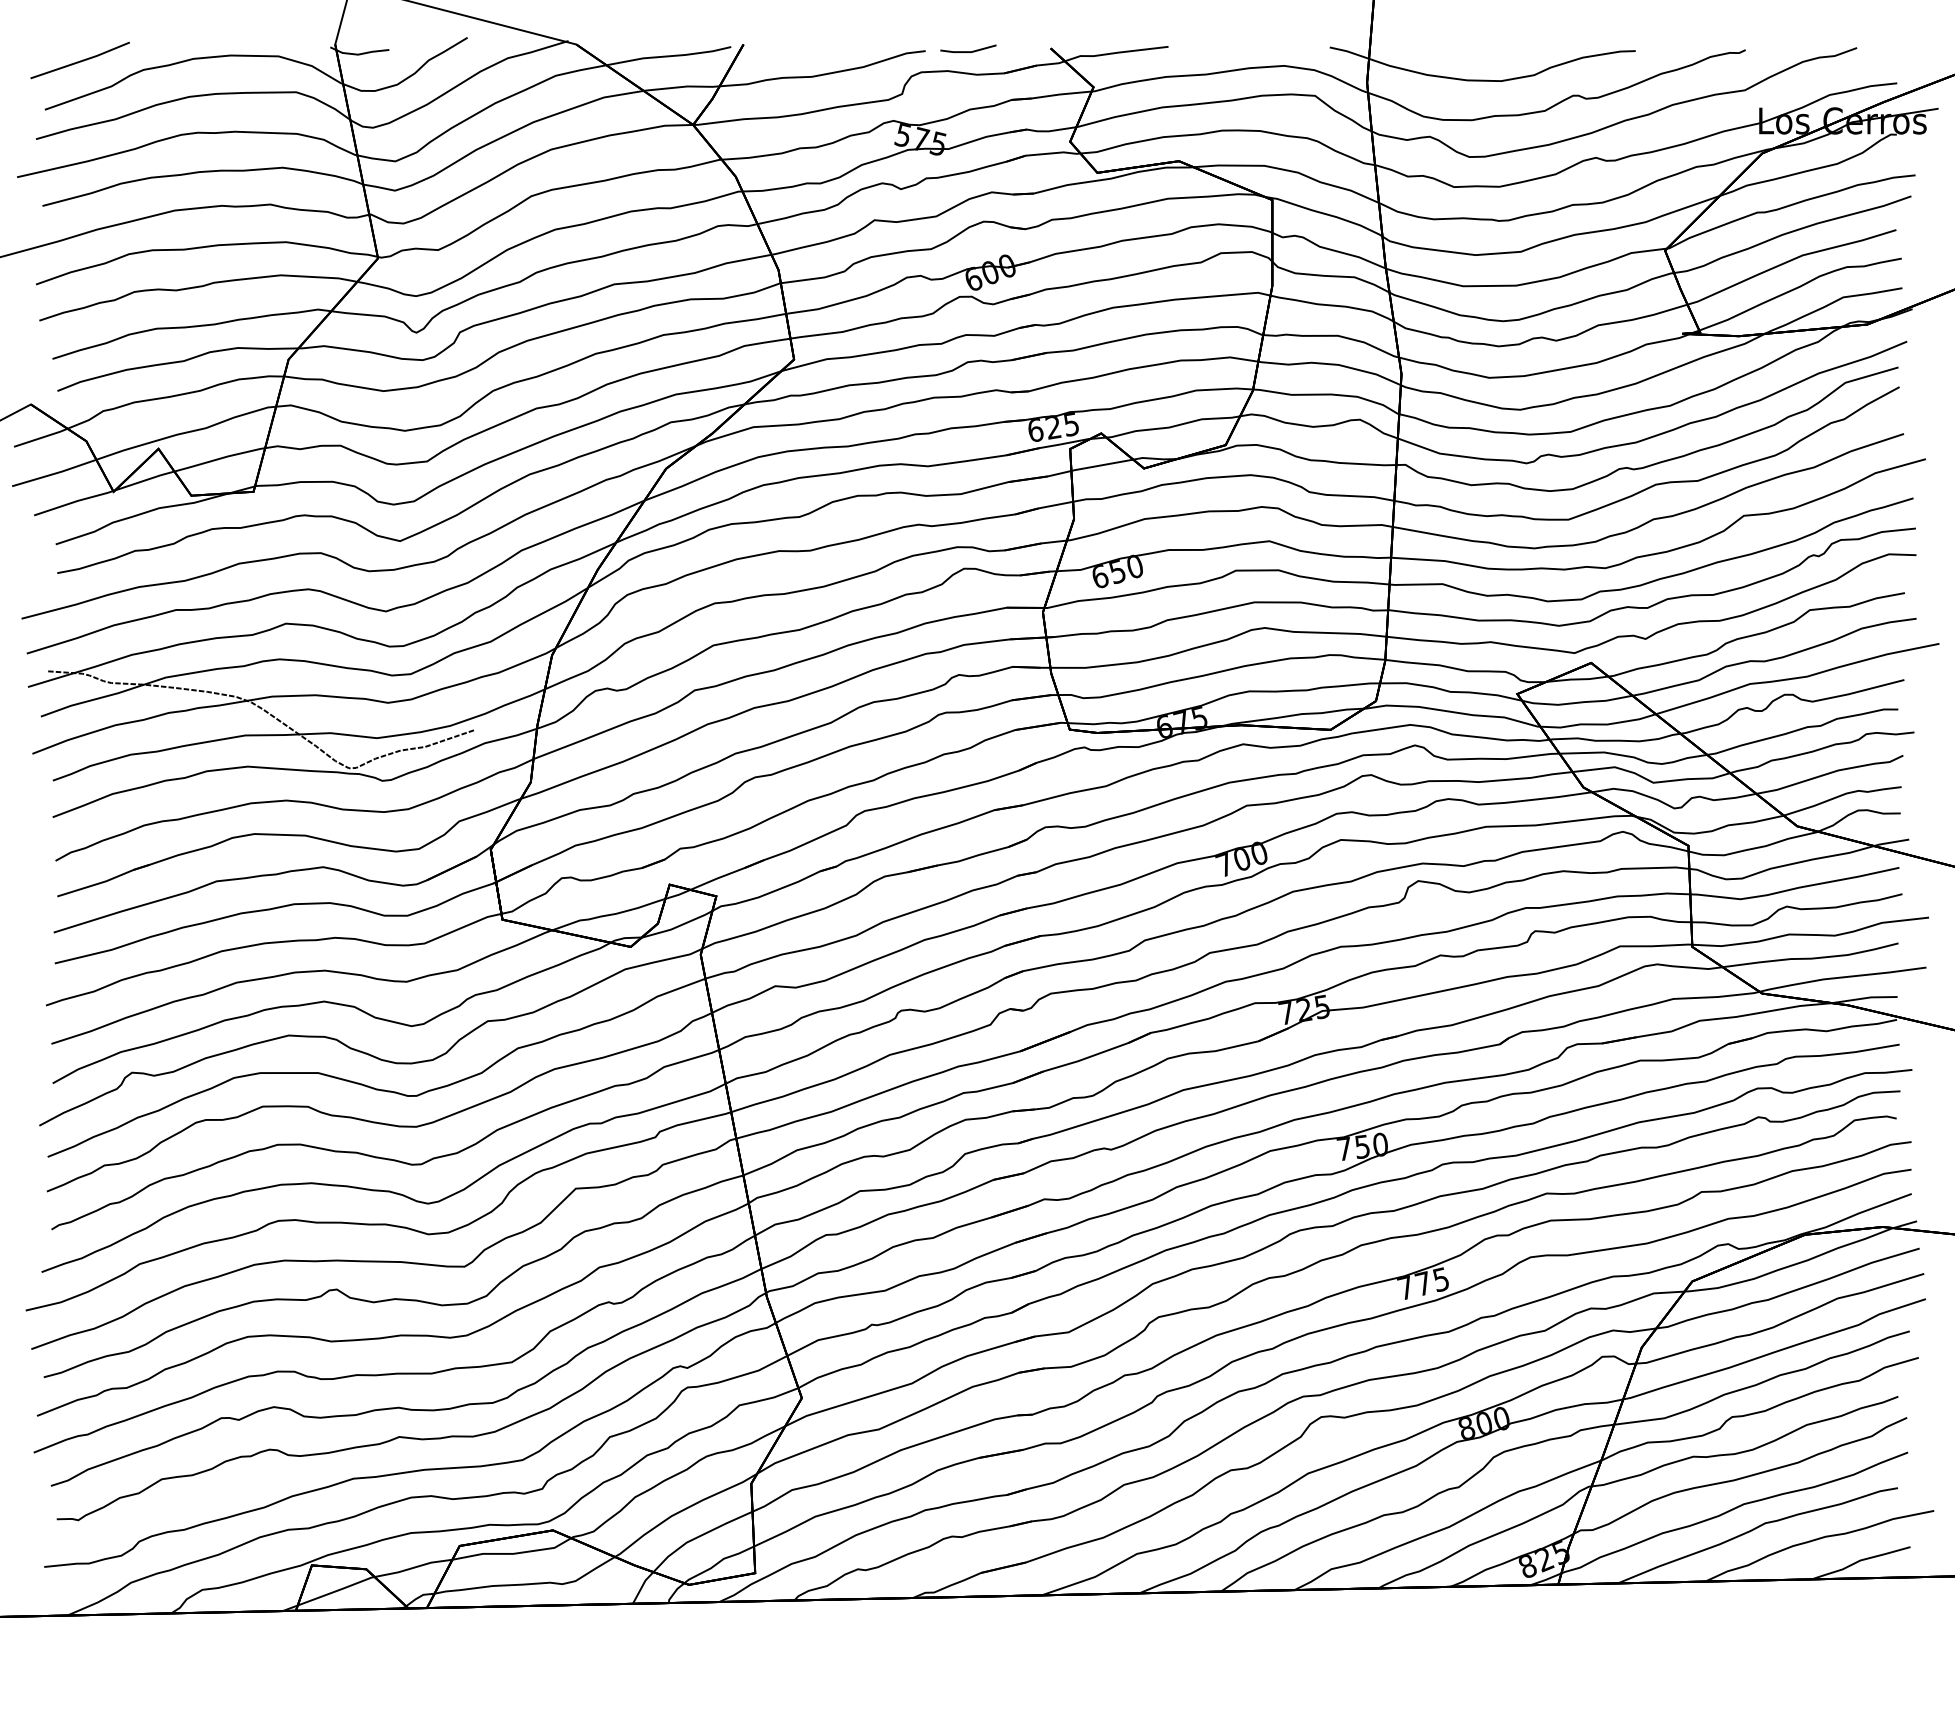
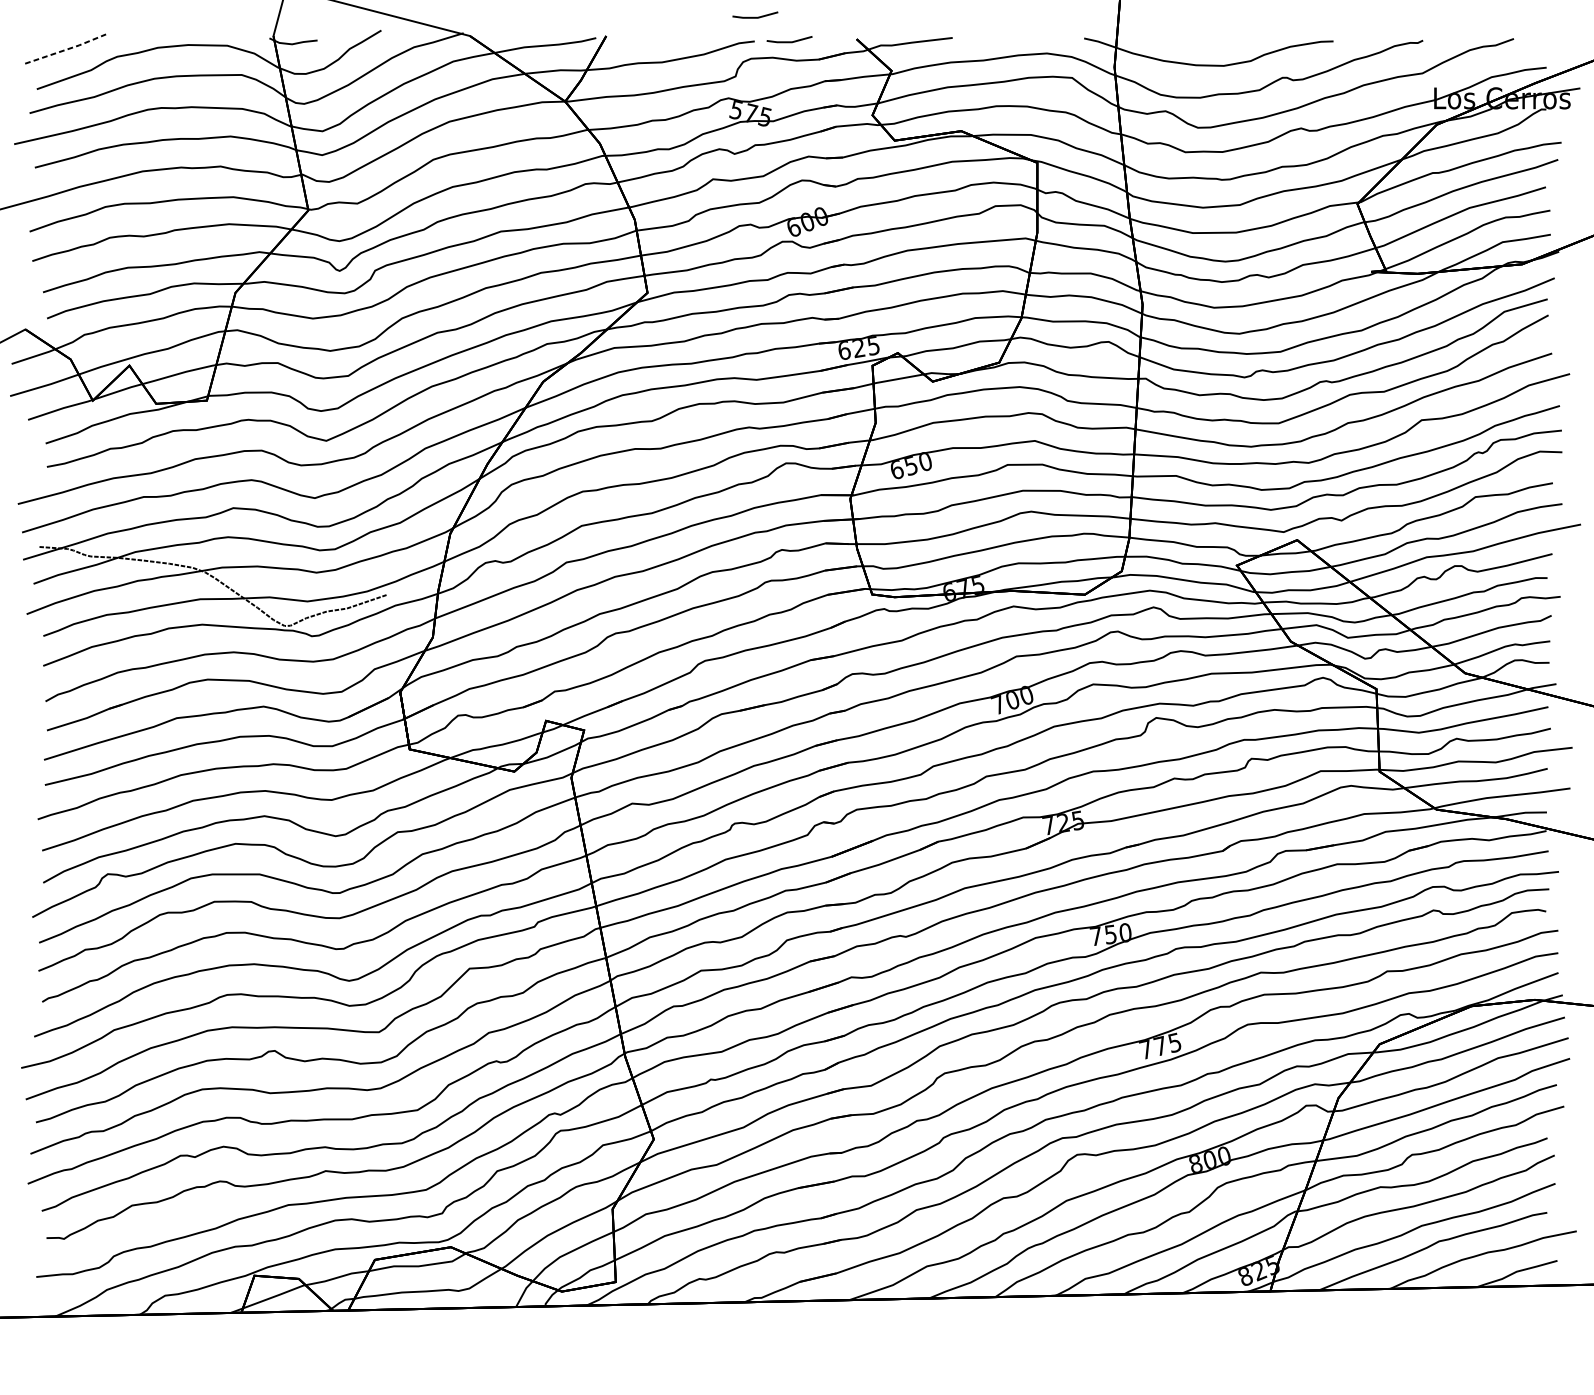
line: (926, 21) -> (755, 17), added
line: (81, 61) -> (66, 49), solid -> dashed

